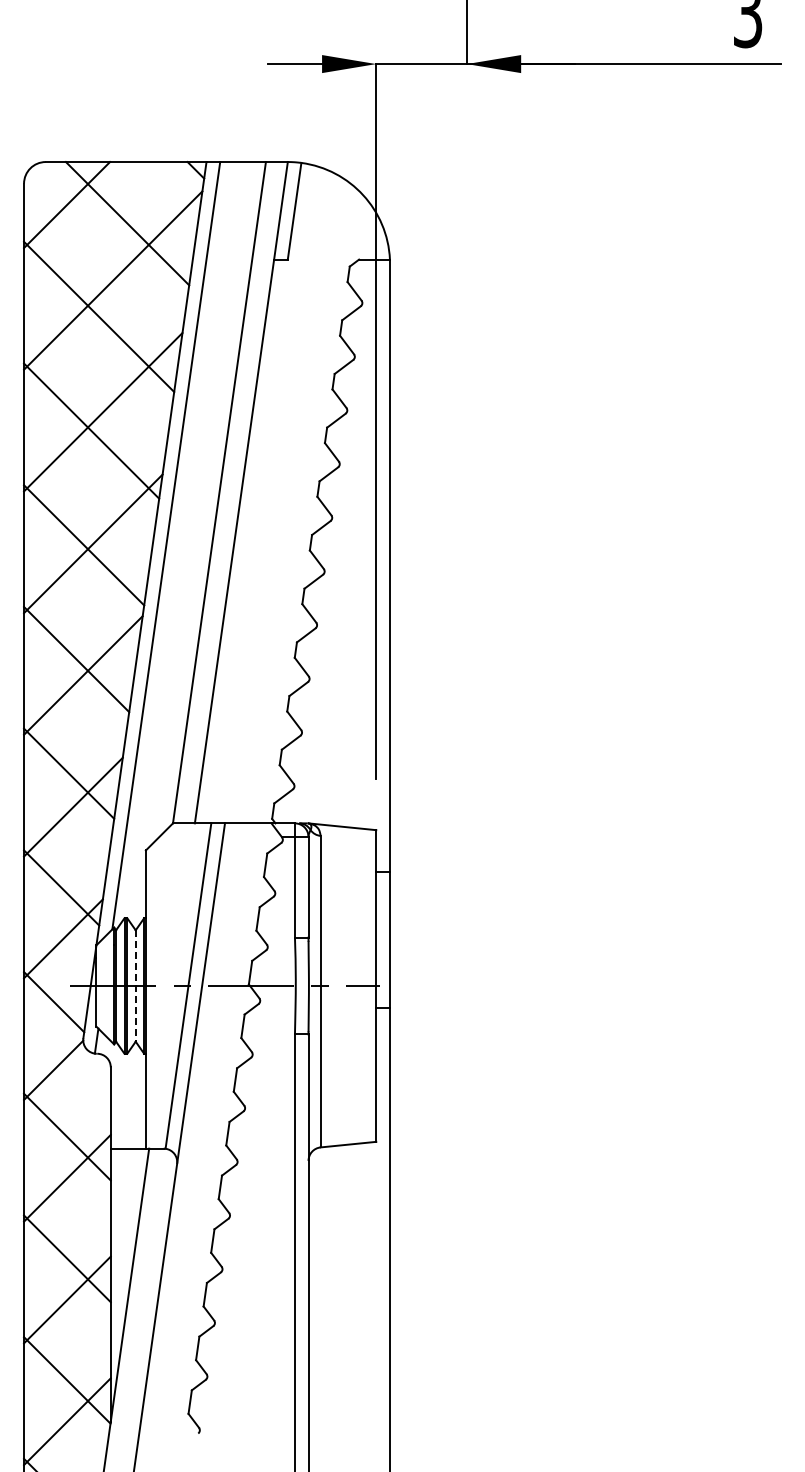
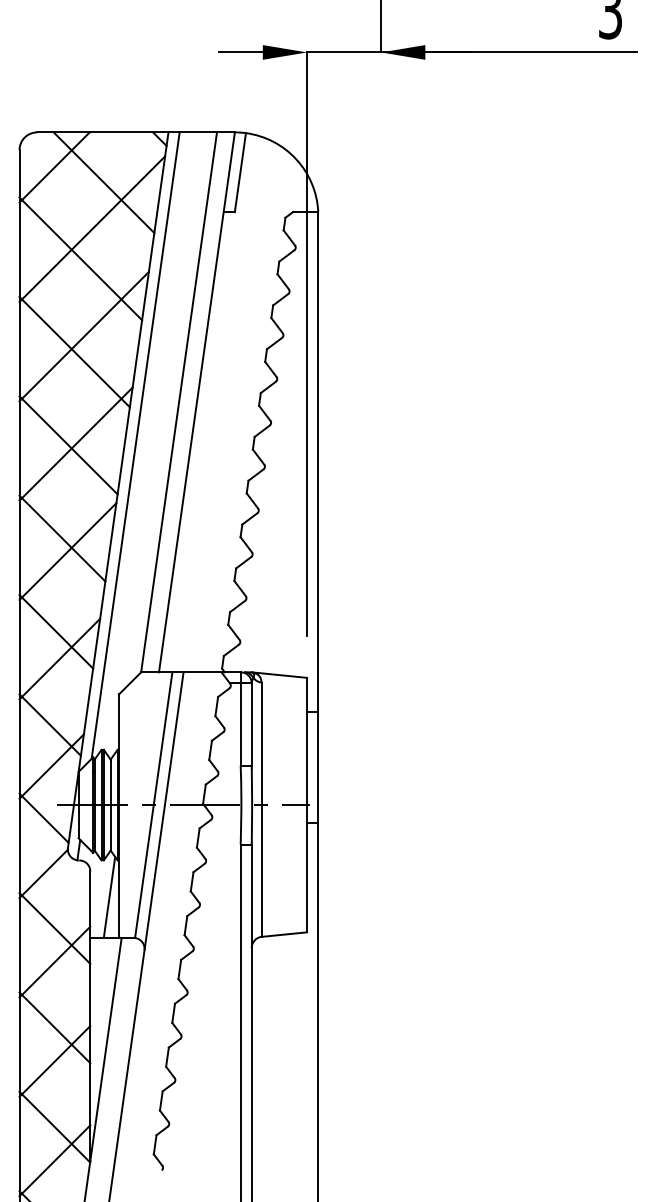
line: (135, 986) -> (110, 805), dashed -> solid
line: (134, 1098) -> (109, 896), added

